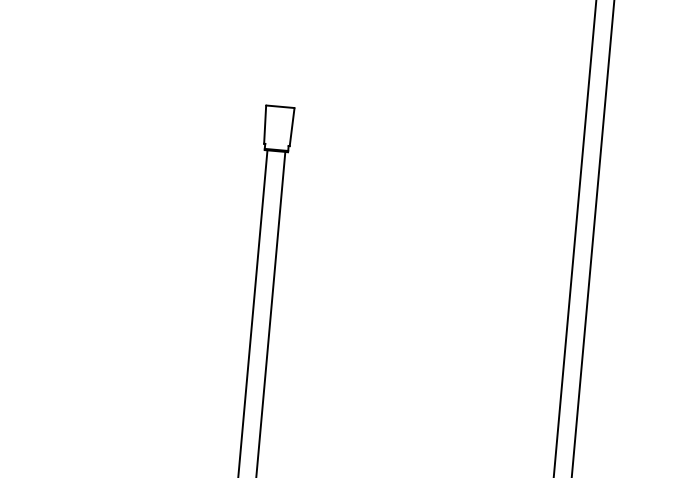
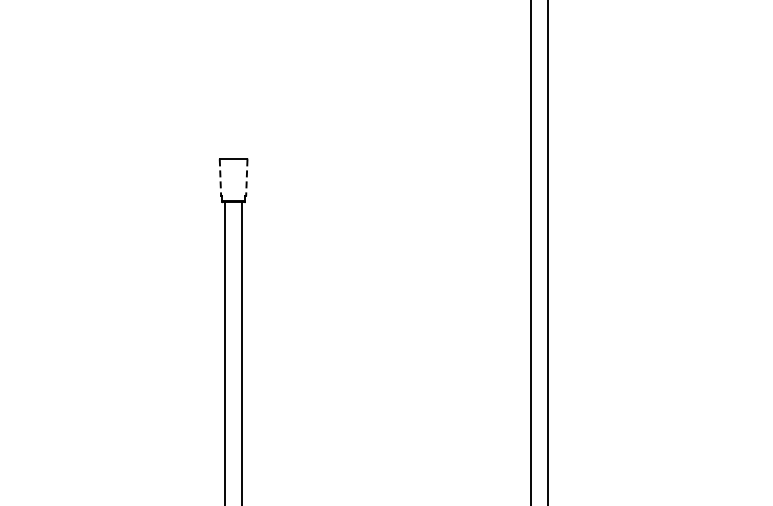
line: (265, 125) -> (220, 178), solid -> dashed
line: (291, 127) -> (246, 178), solid -> dashed

